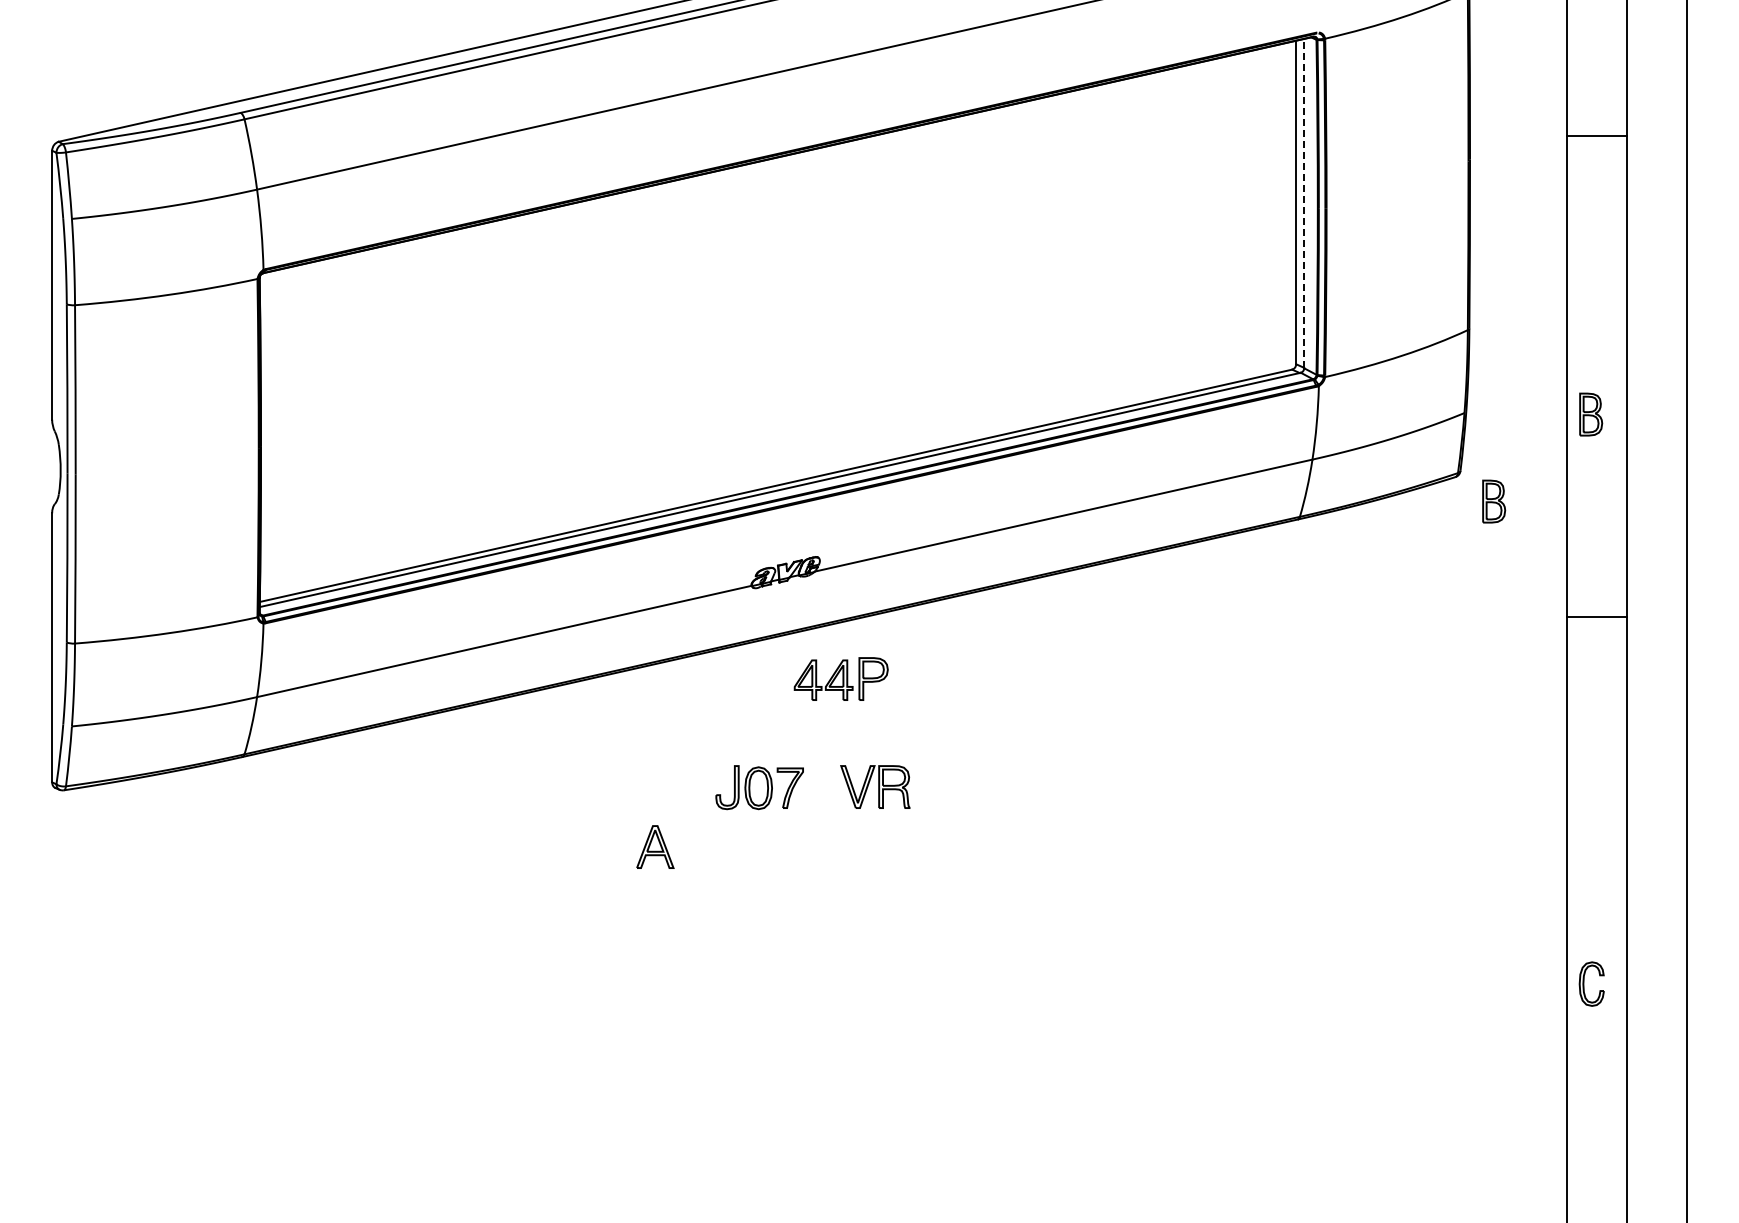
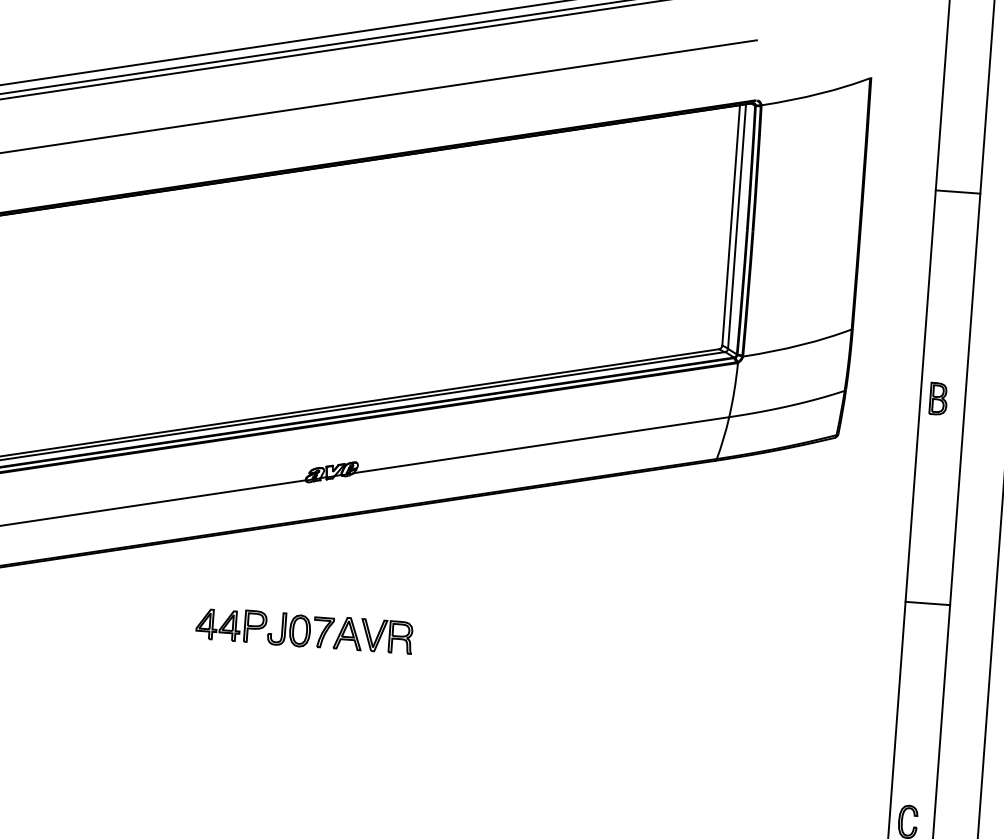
line: (1304, 203) -> (737, 226), dashed -> solid
part: (1494, 501) -> (862, 458), removed
line: (1596, 616) -> (927, 603), moved
part: (840, 678) -> (230, 624), moved
part: (655, 846) -> (348, 633), moved

